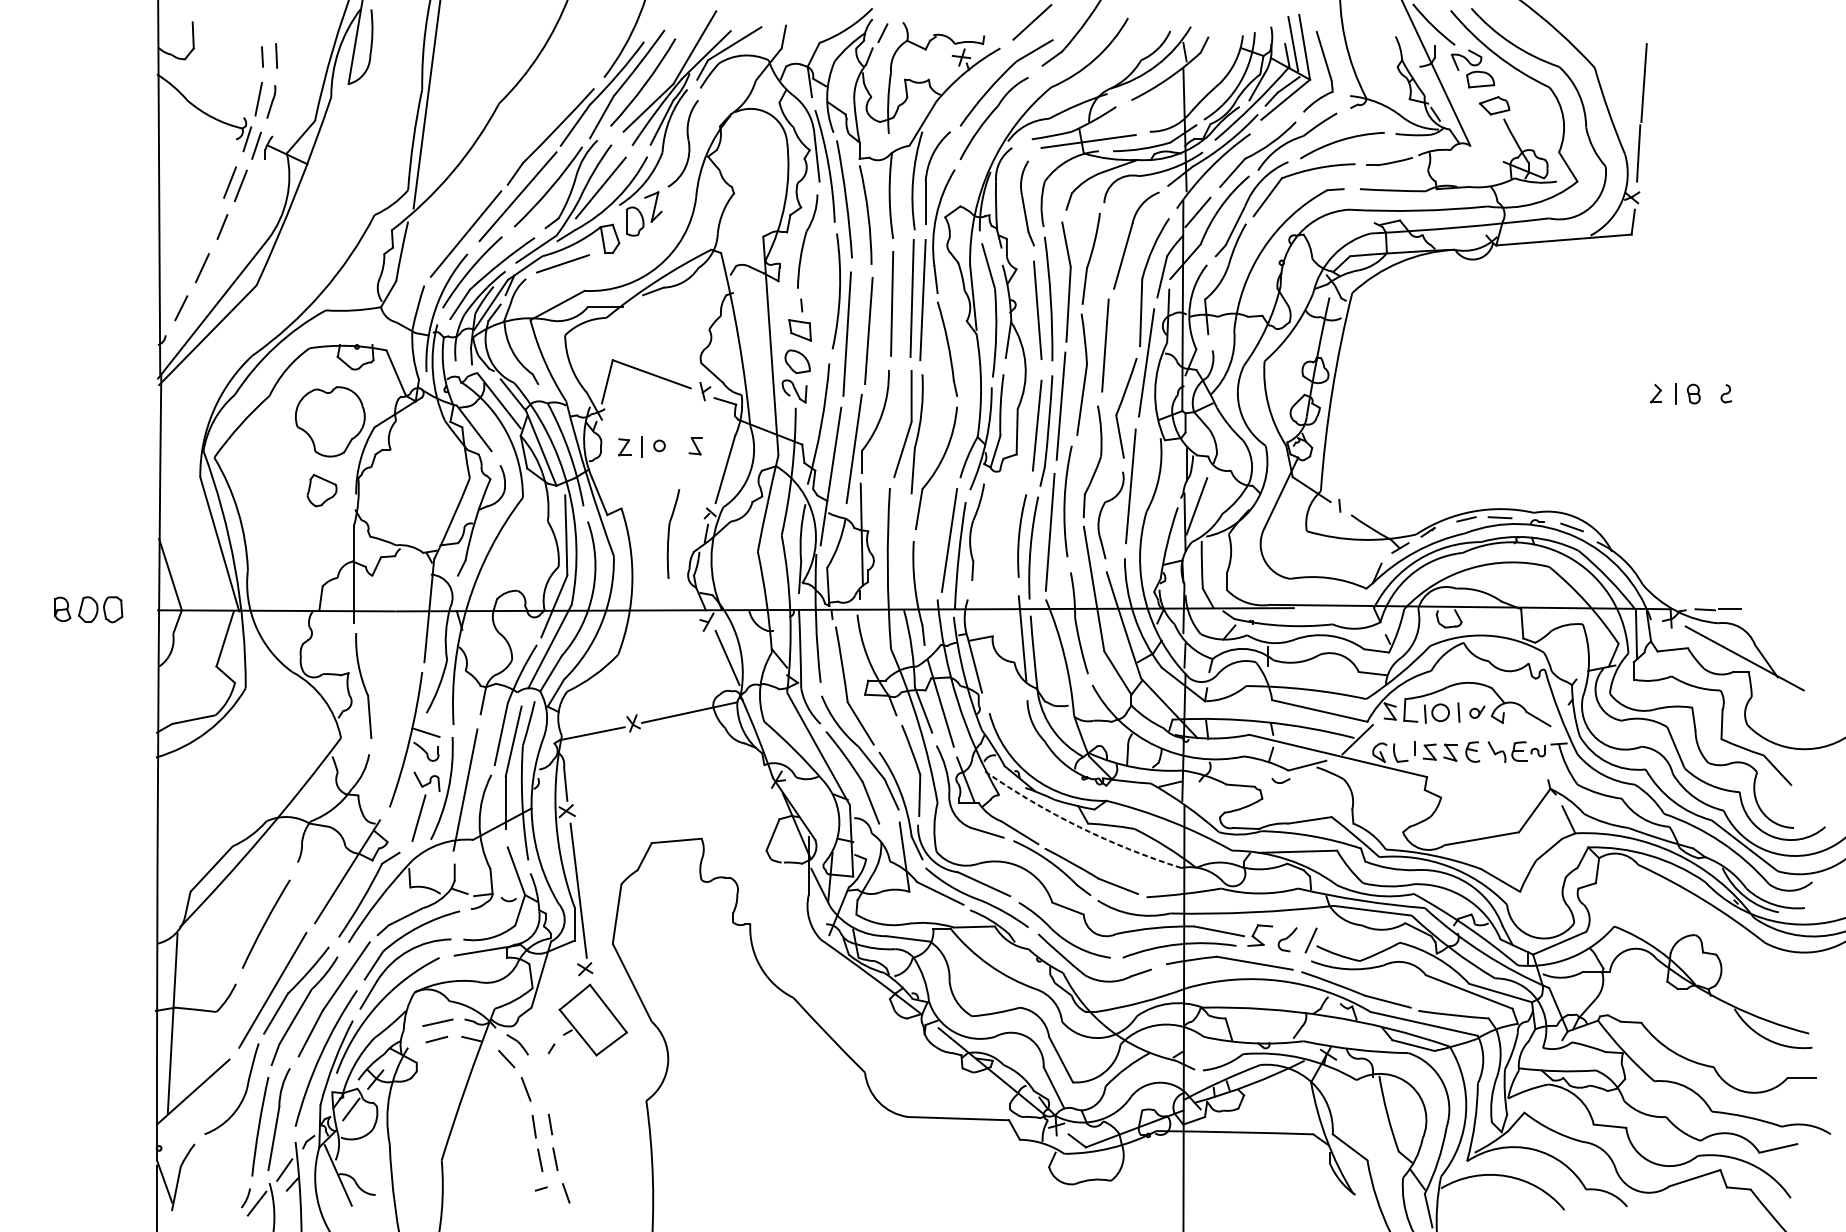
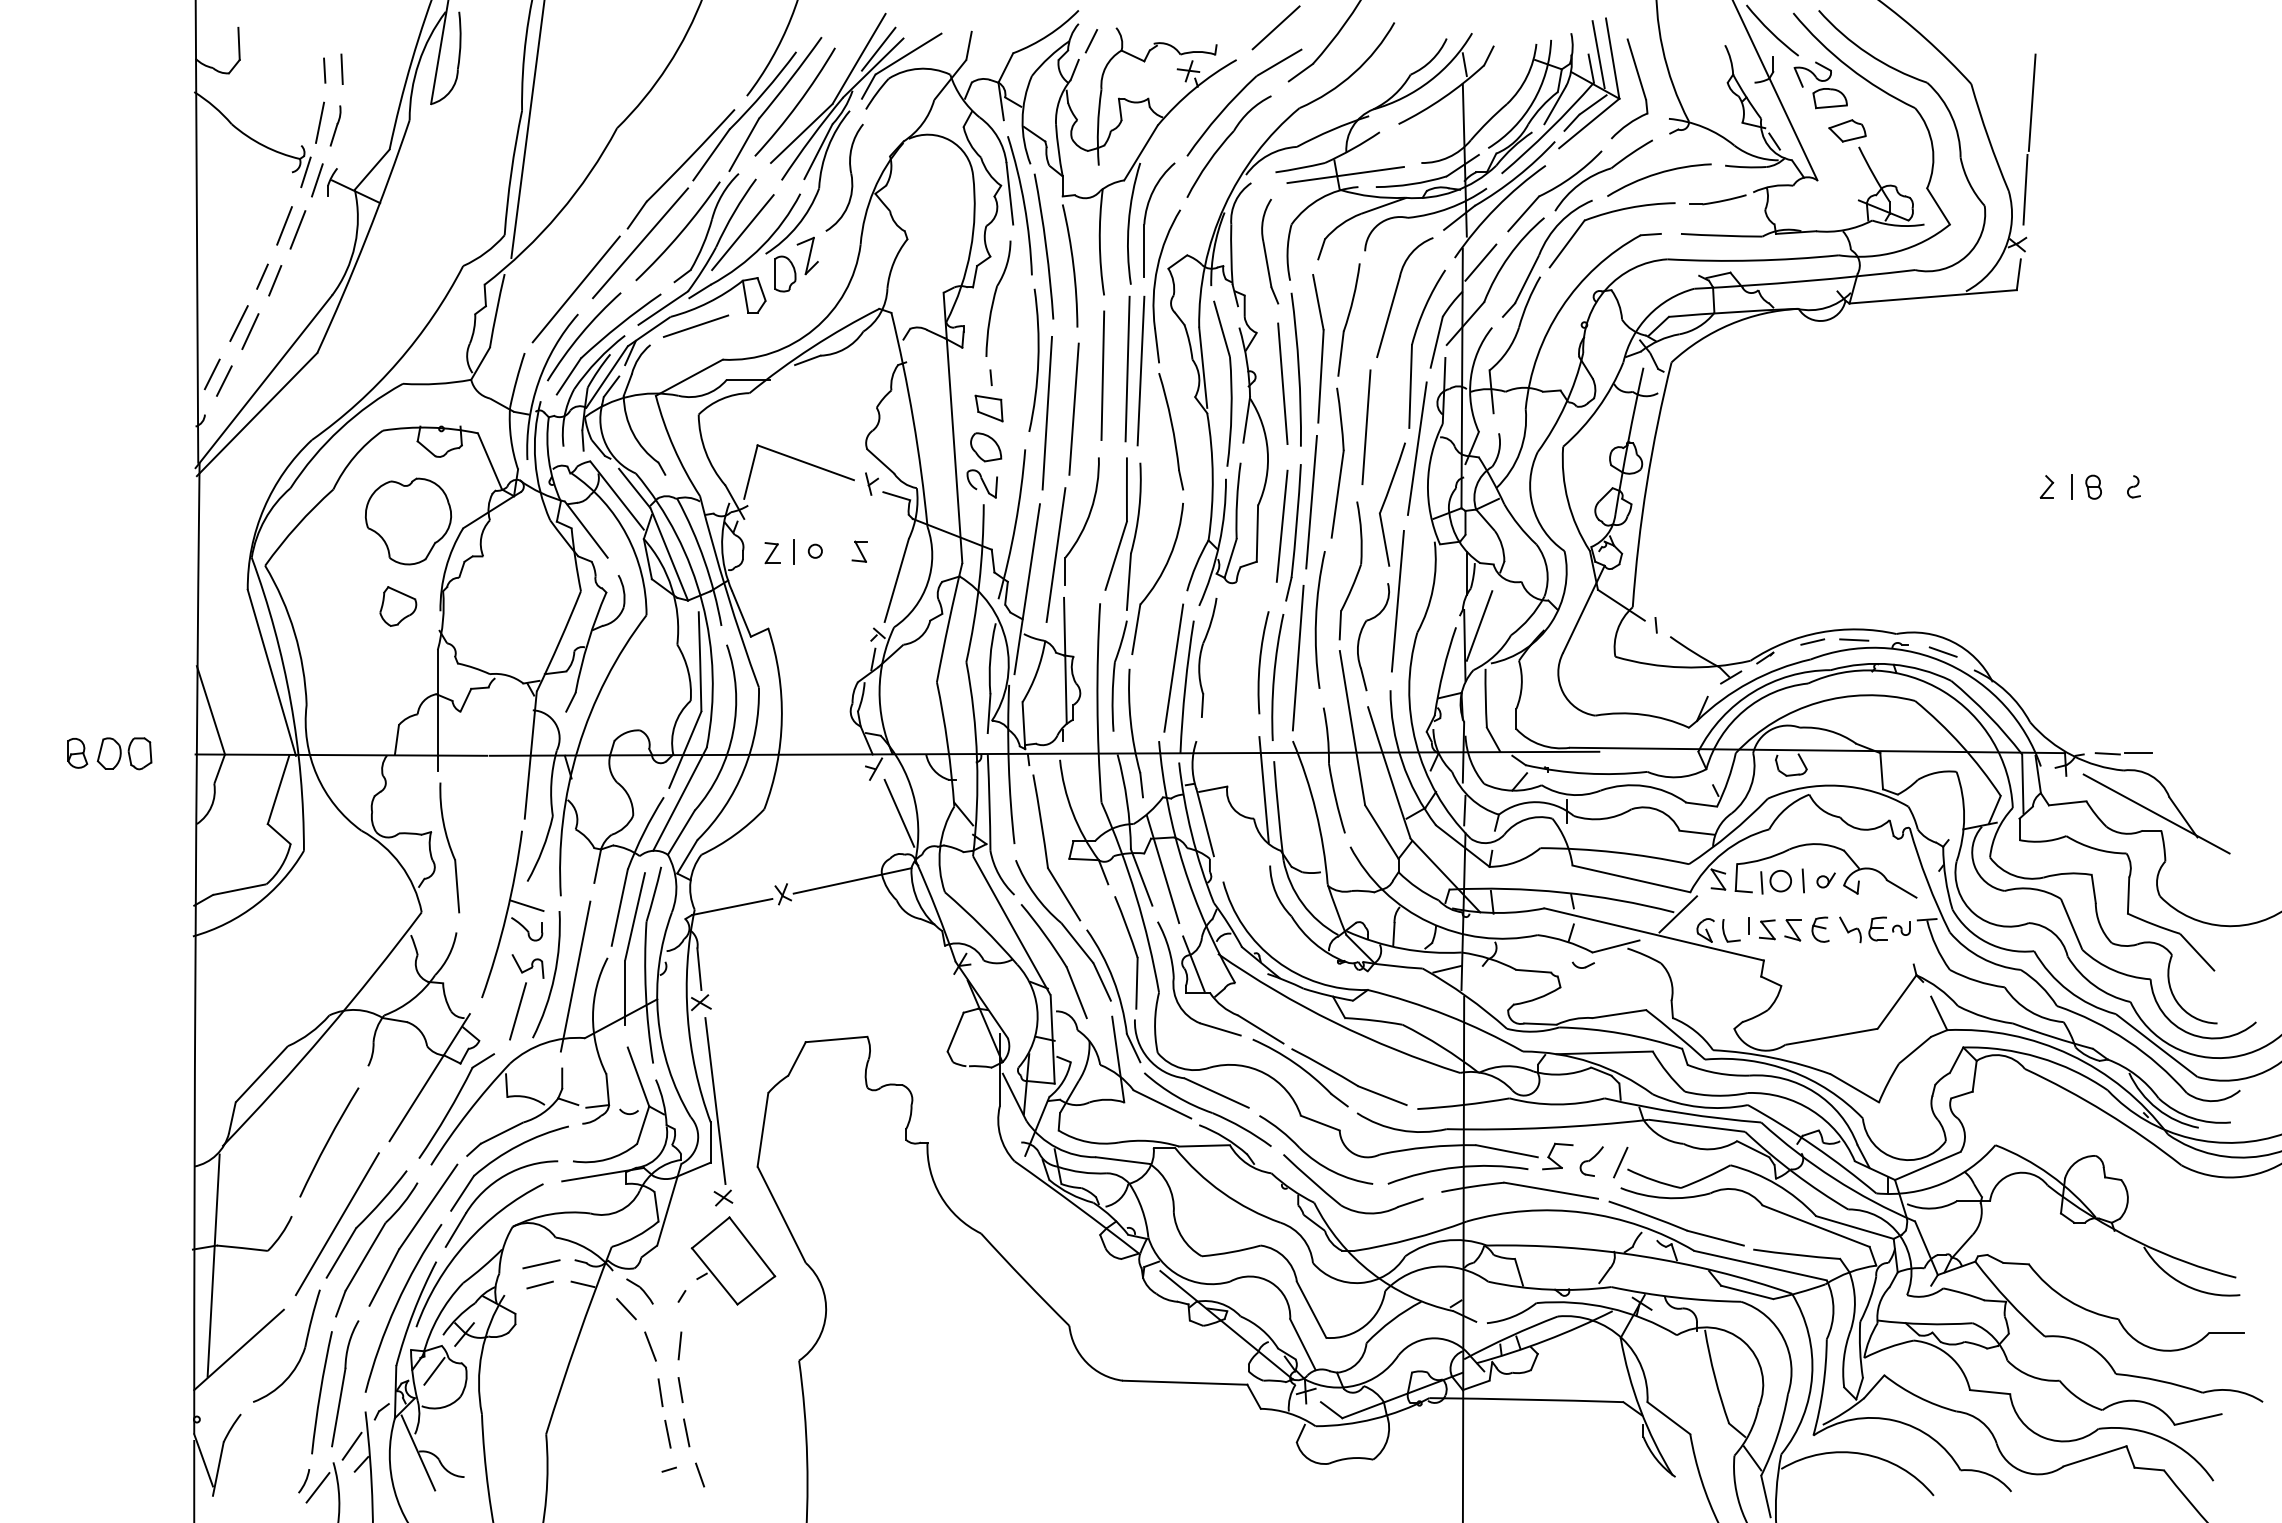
line: (710, 39) -> (878, 48), added
line: (212, 223) -> (262, 276), added
line: (192, 261) -> (238, 323), added
line: (170, 302) -> (211, 374), added
part: (673, 533) -> (1119, 675), moved
arc: (1079, 827) -> (1334, 1022), dashed -> solid
line: (549, 1088) -> (679, 1345), added

